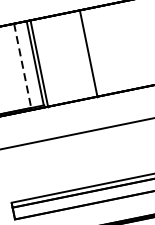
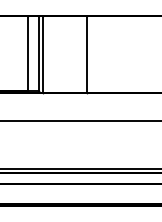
line: (23, 66) -> (28, 54), dashed -> solid

